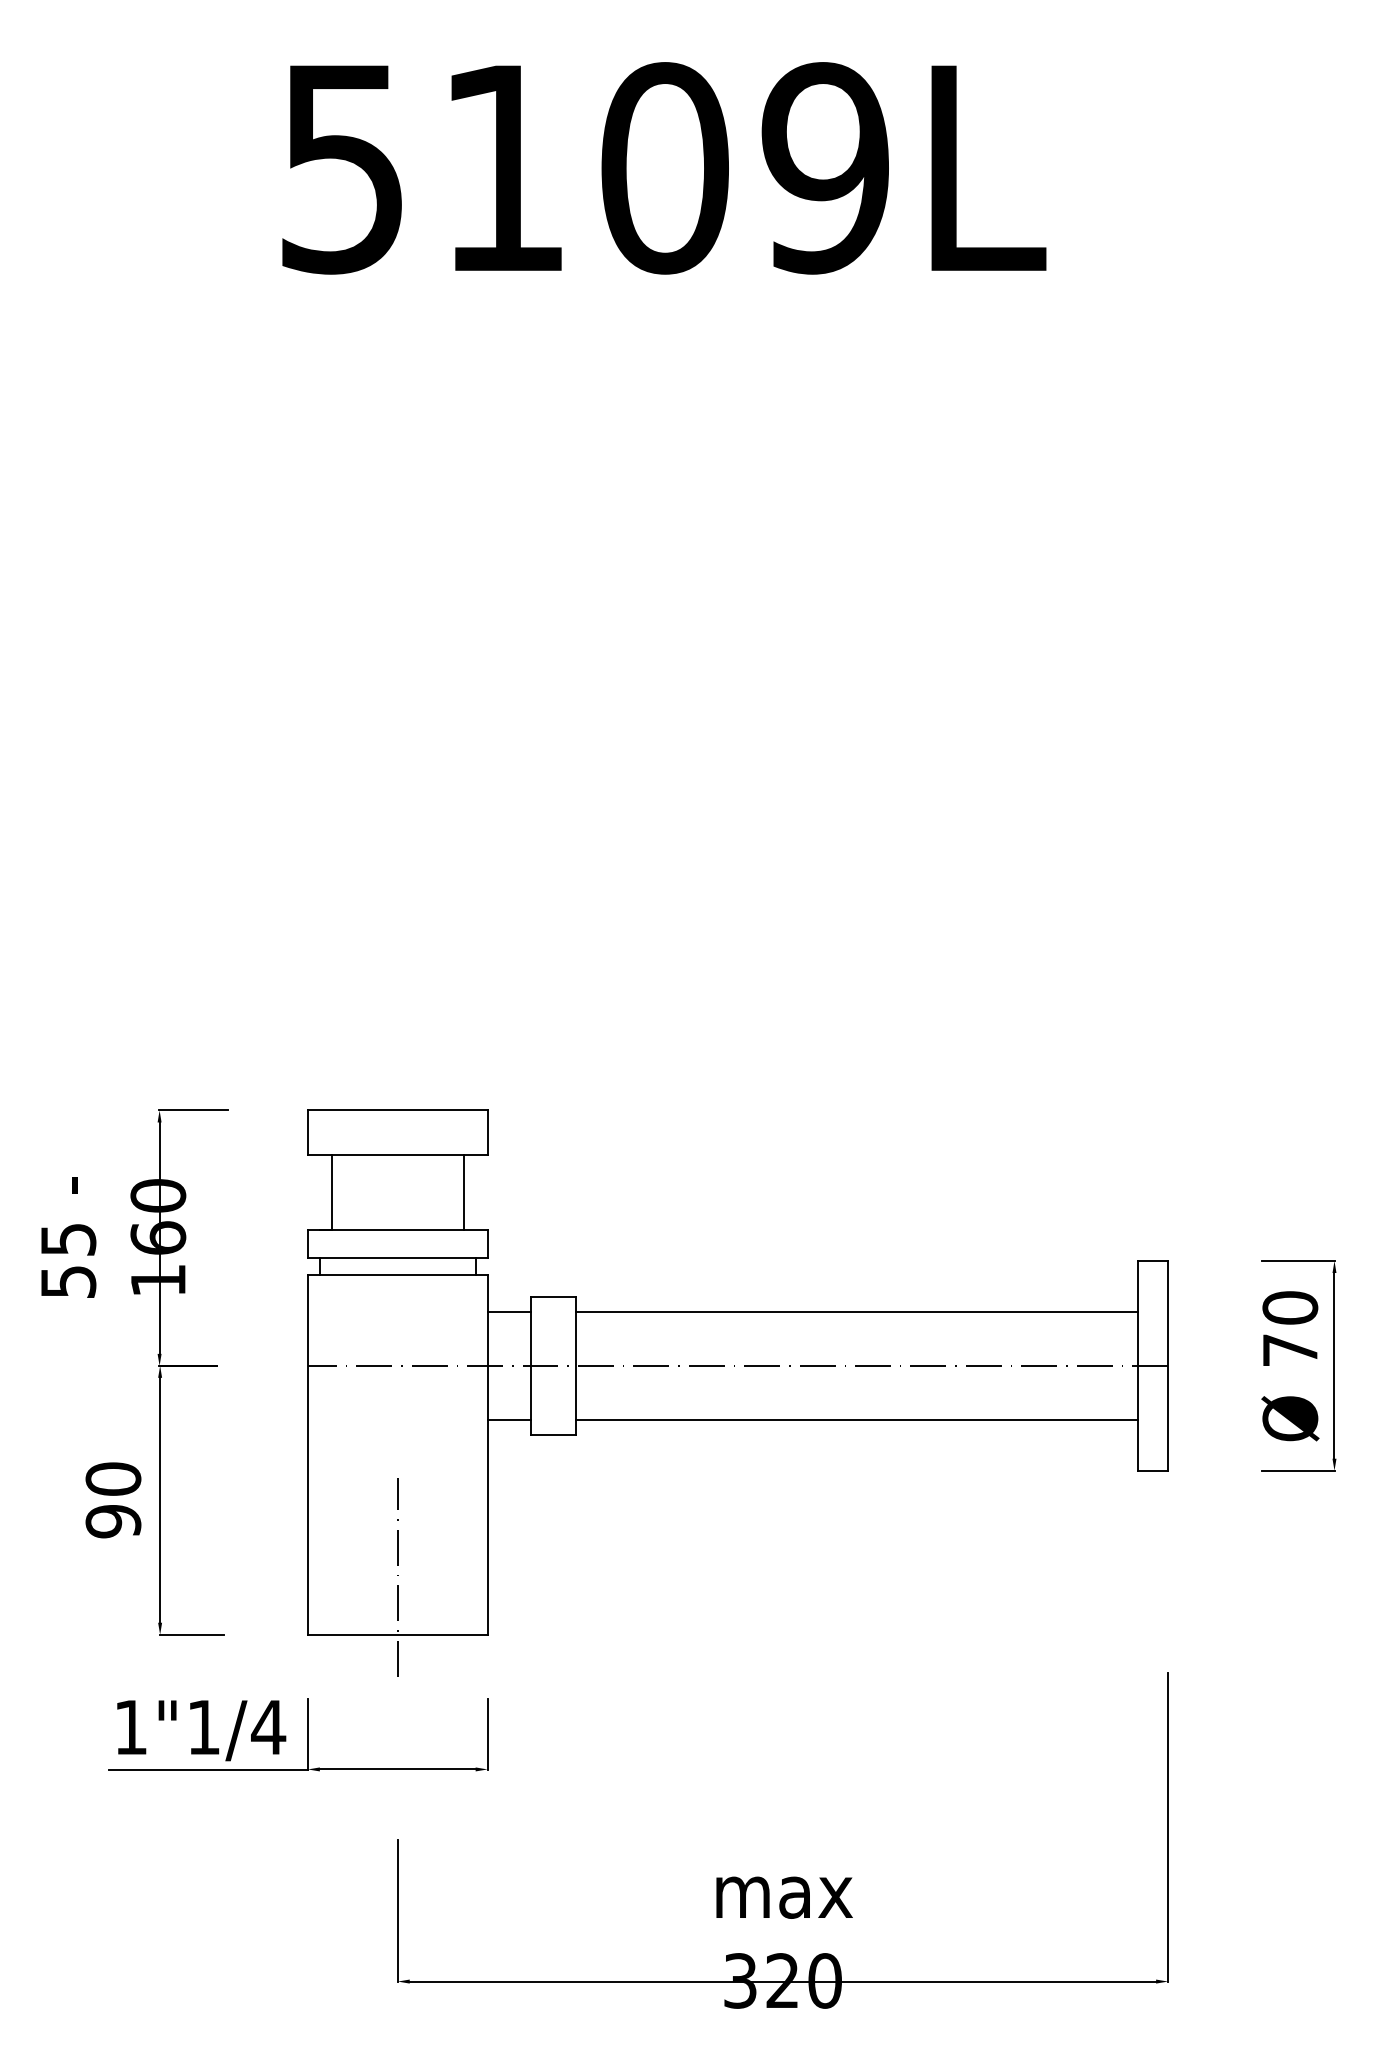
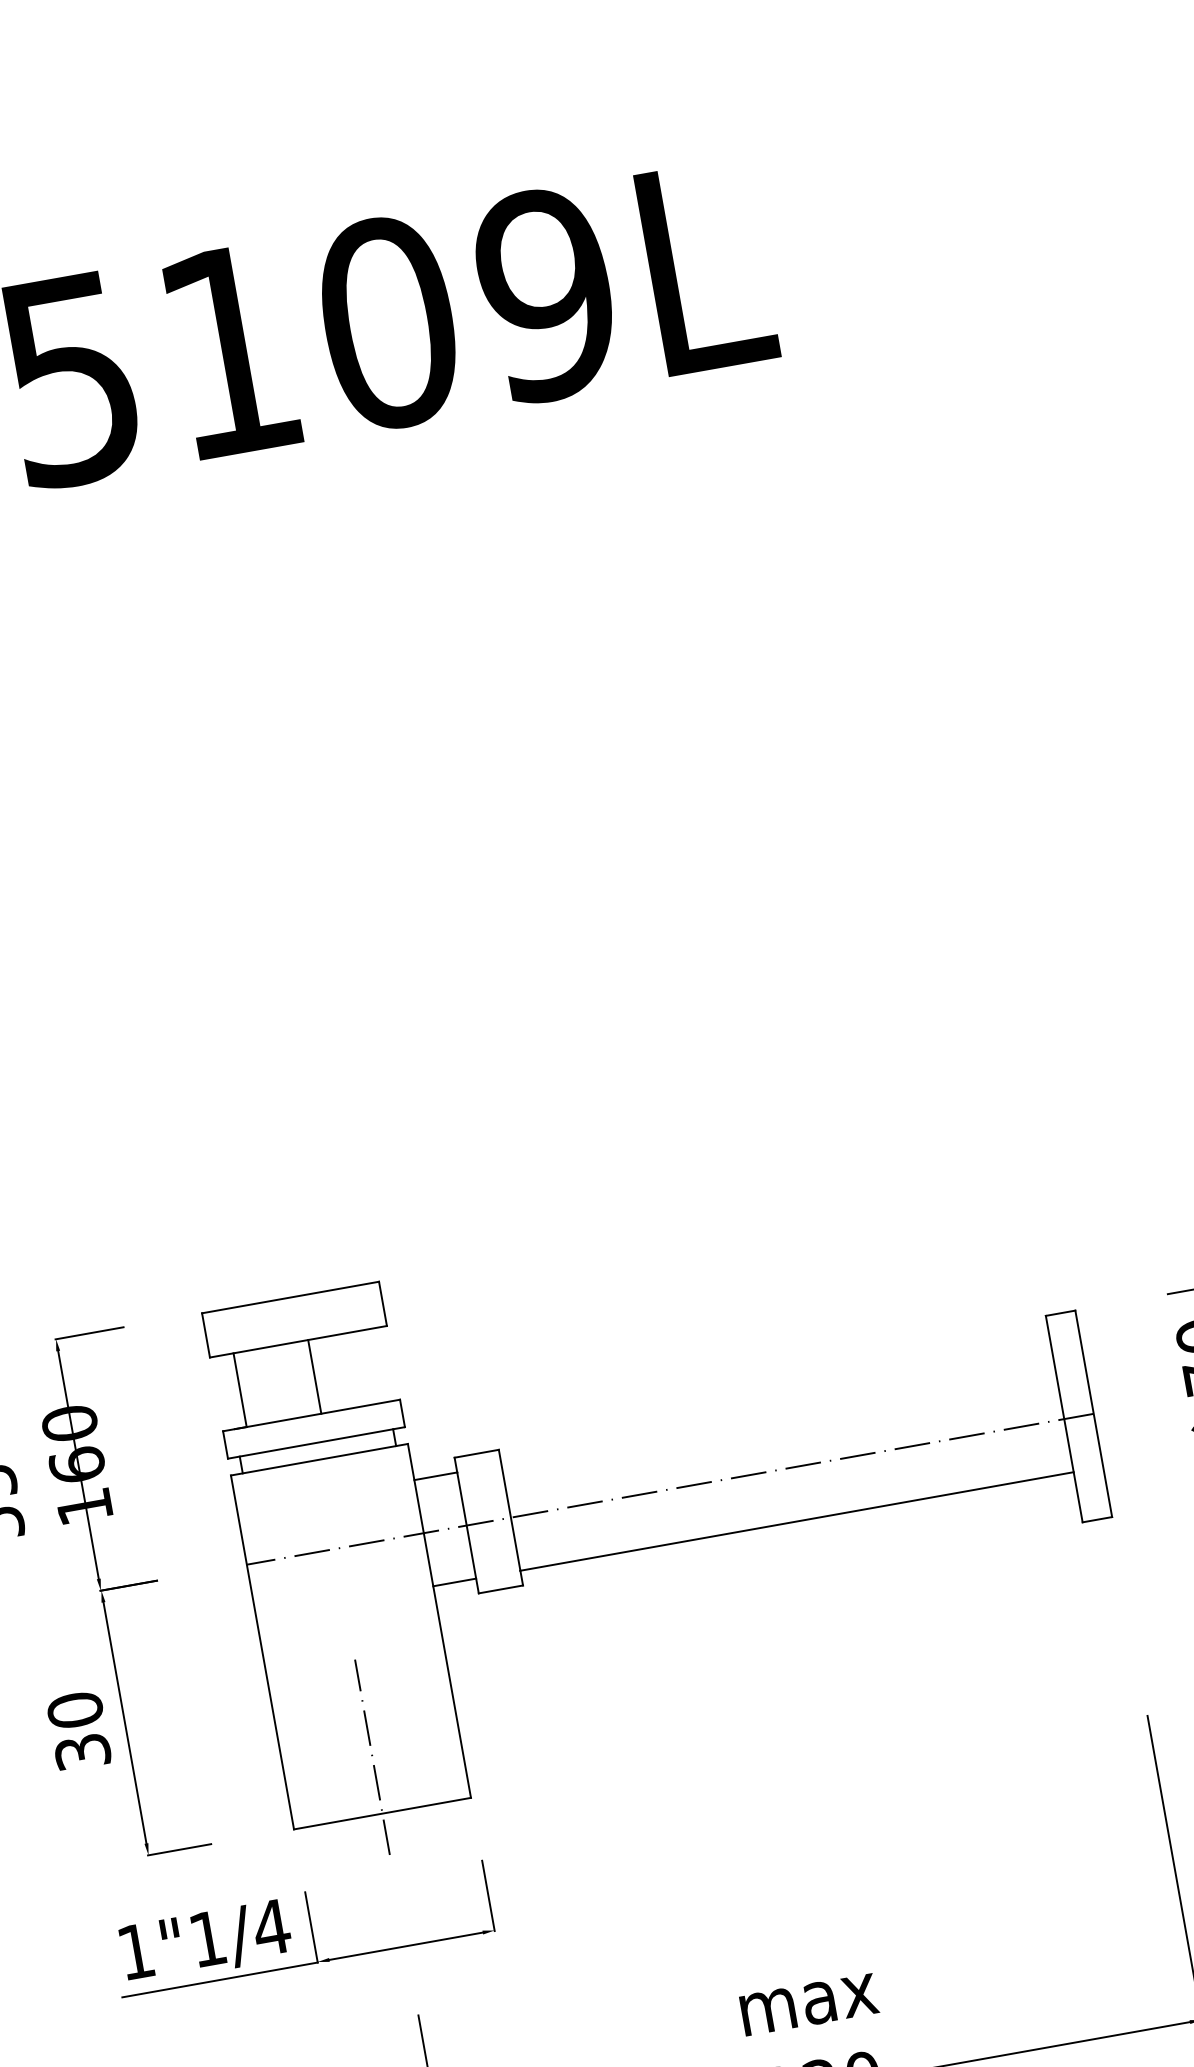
line: (463, 1192) -> (314, 1376), moved
line: (857, 1311) -> (778, 1414), removed
text: (113, 1521) -> (82, 1752), 90 -> 30

